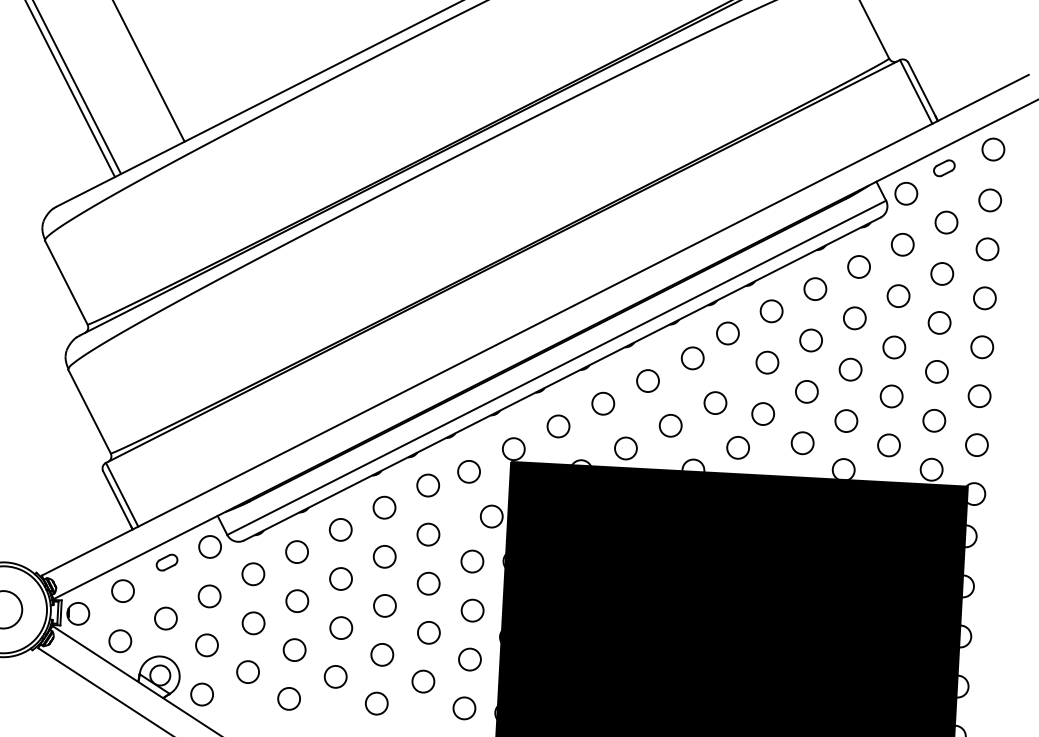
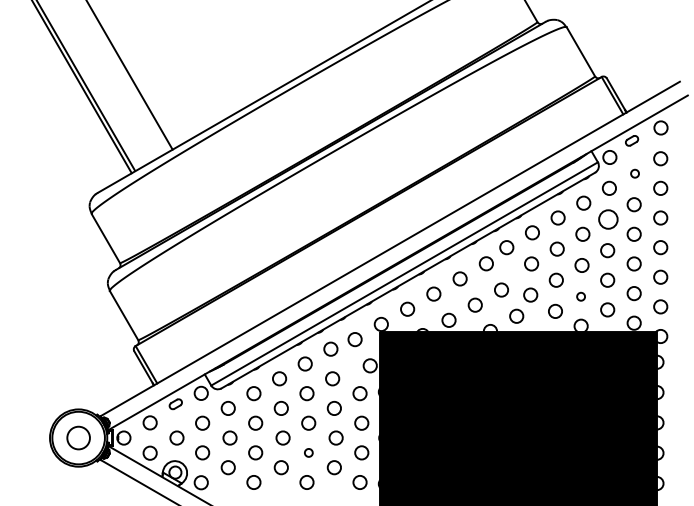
circle: (945, 222) -> (634, 173), size x0.6
circle: (898, 296) -> (608, 219), size x1.4
circle: (845, 420) -> (580, 296), size x0.6
circle: (381, 654) -> (308, 452), size x0.6

